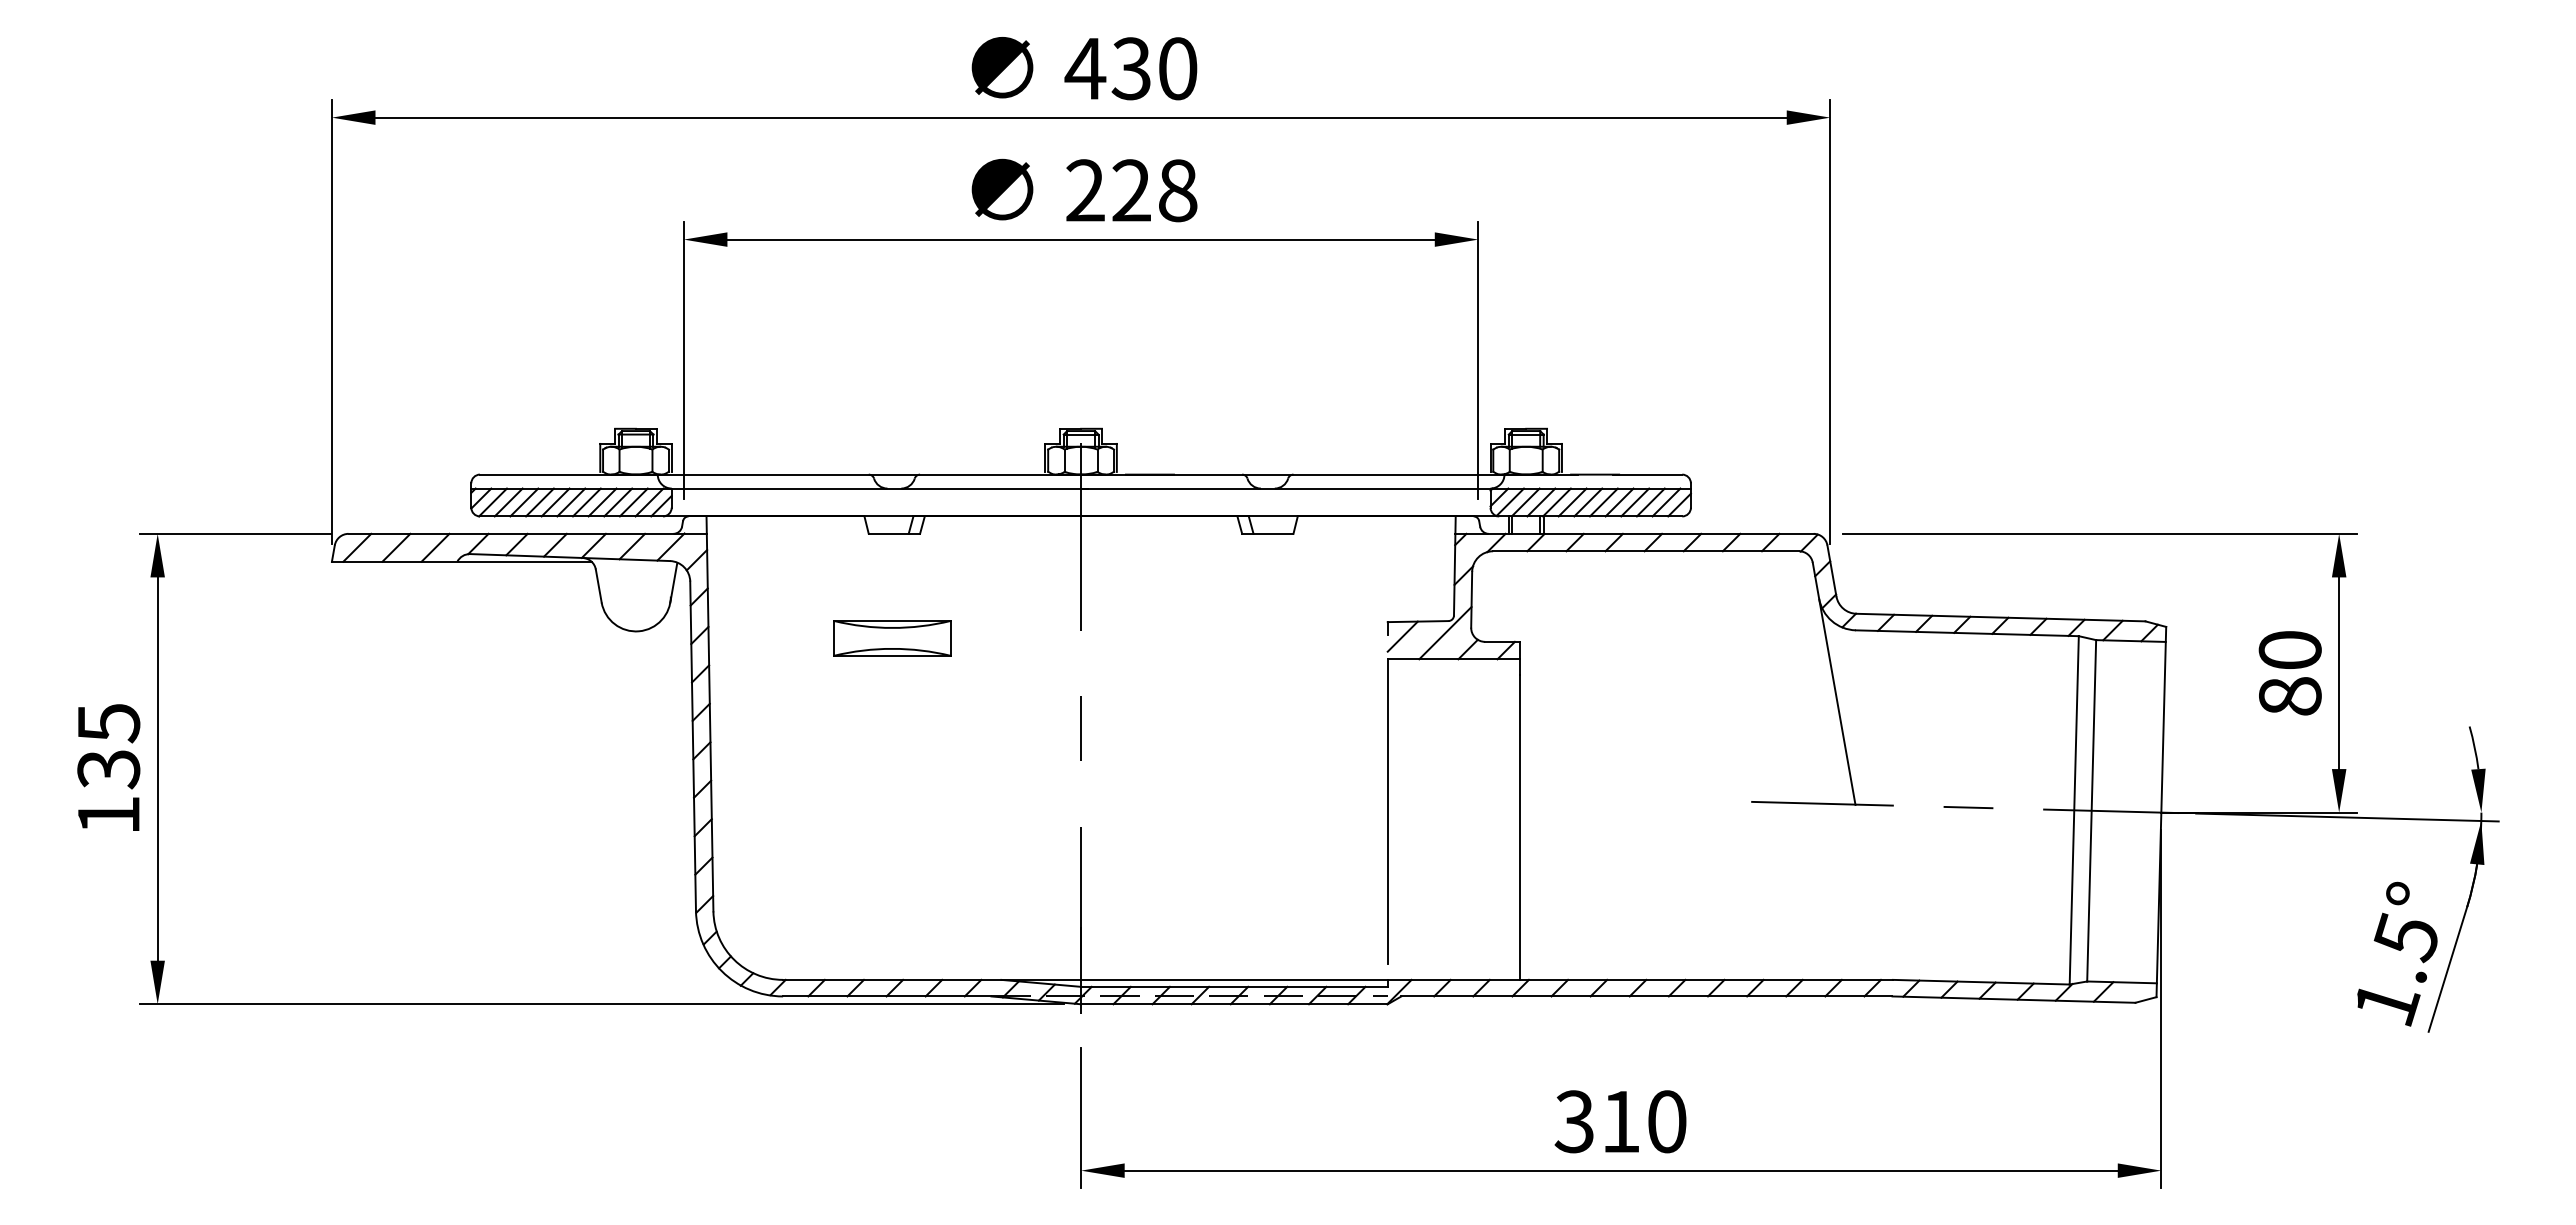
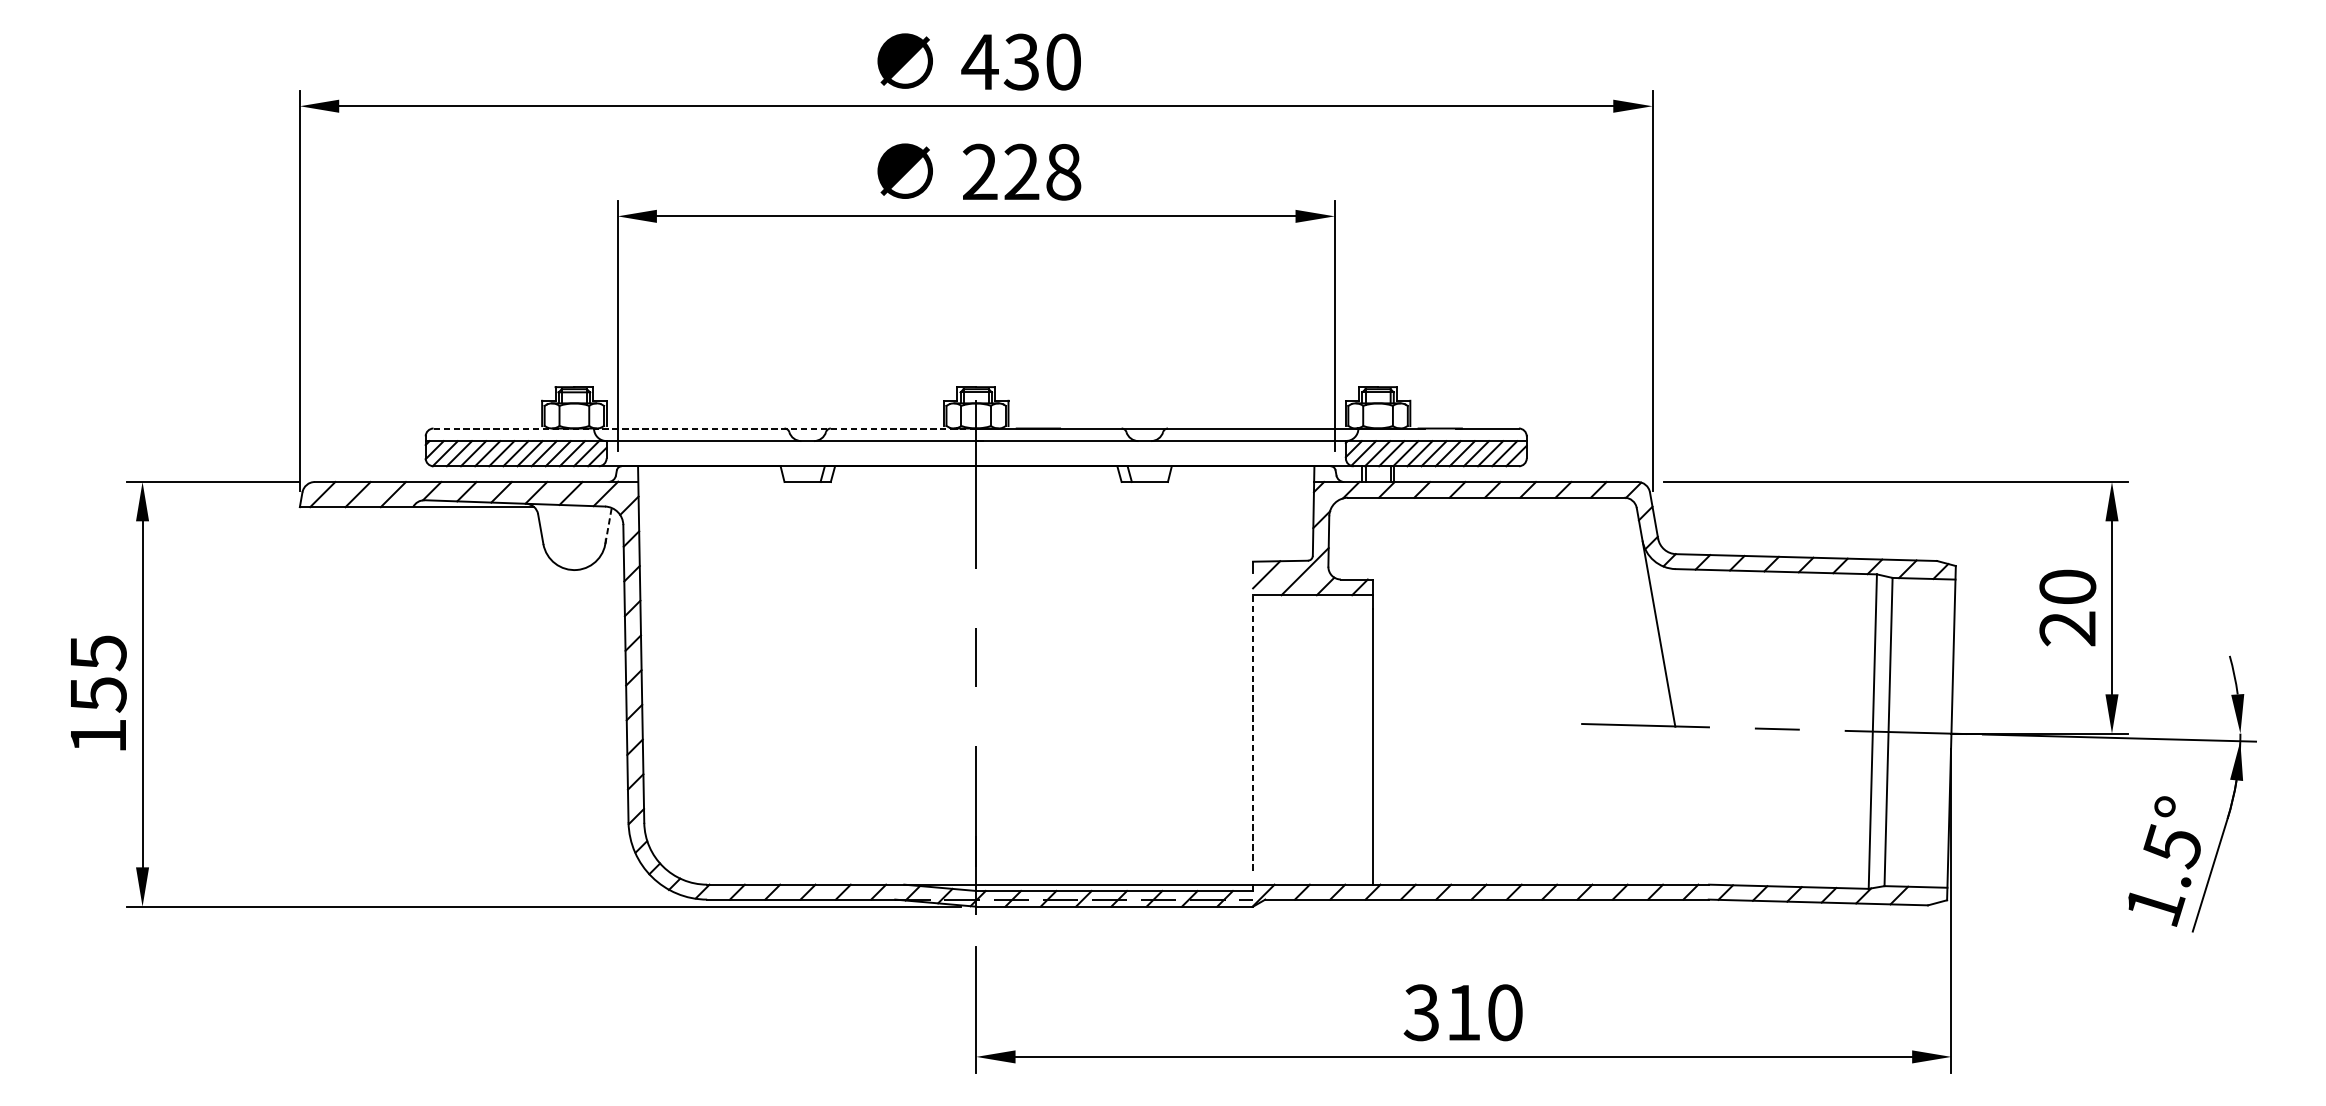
line: (780, 474) -> (704, 428), solid -> dashed
line: (673, 582) -> (608, 525), solid -> dashed
part: (892, 638) -> (805, 576), removed
text: (2289, 696) -> (2067, 628), 80 -> 20
text: (108, 769) -> (98, 694), 135 -> 155
line: (1387, 811) -> (1252, 732), solid -> dashed

